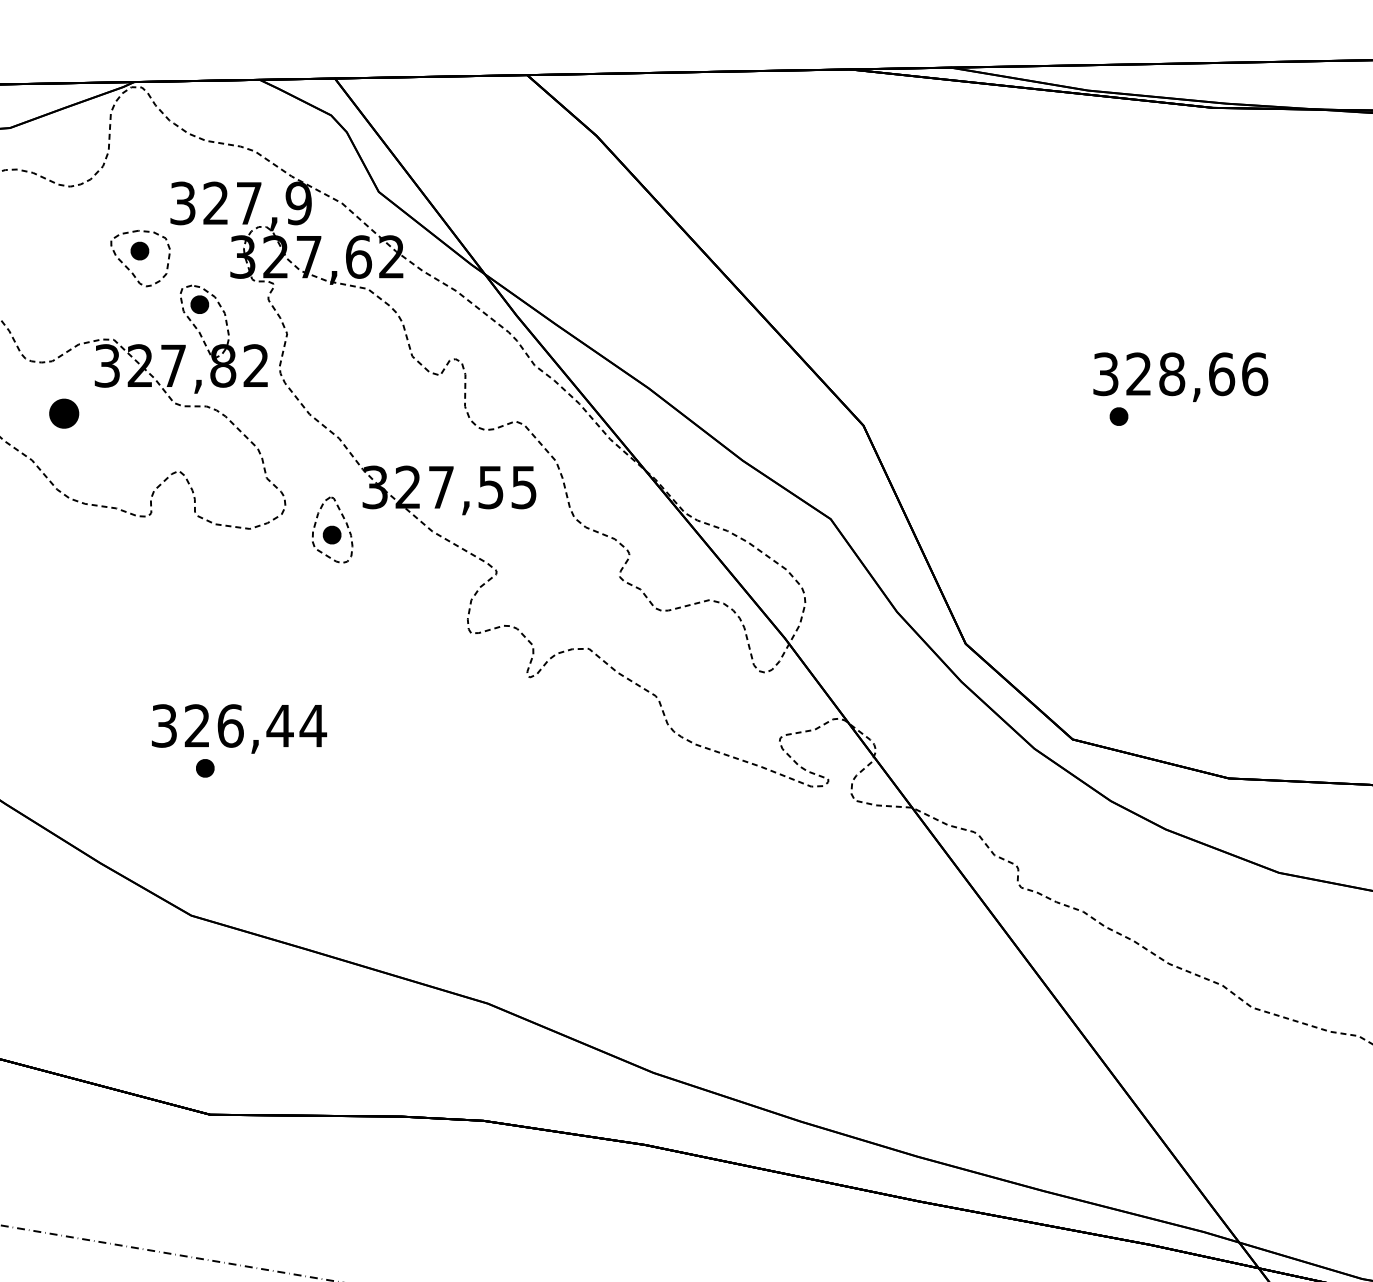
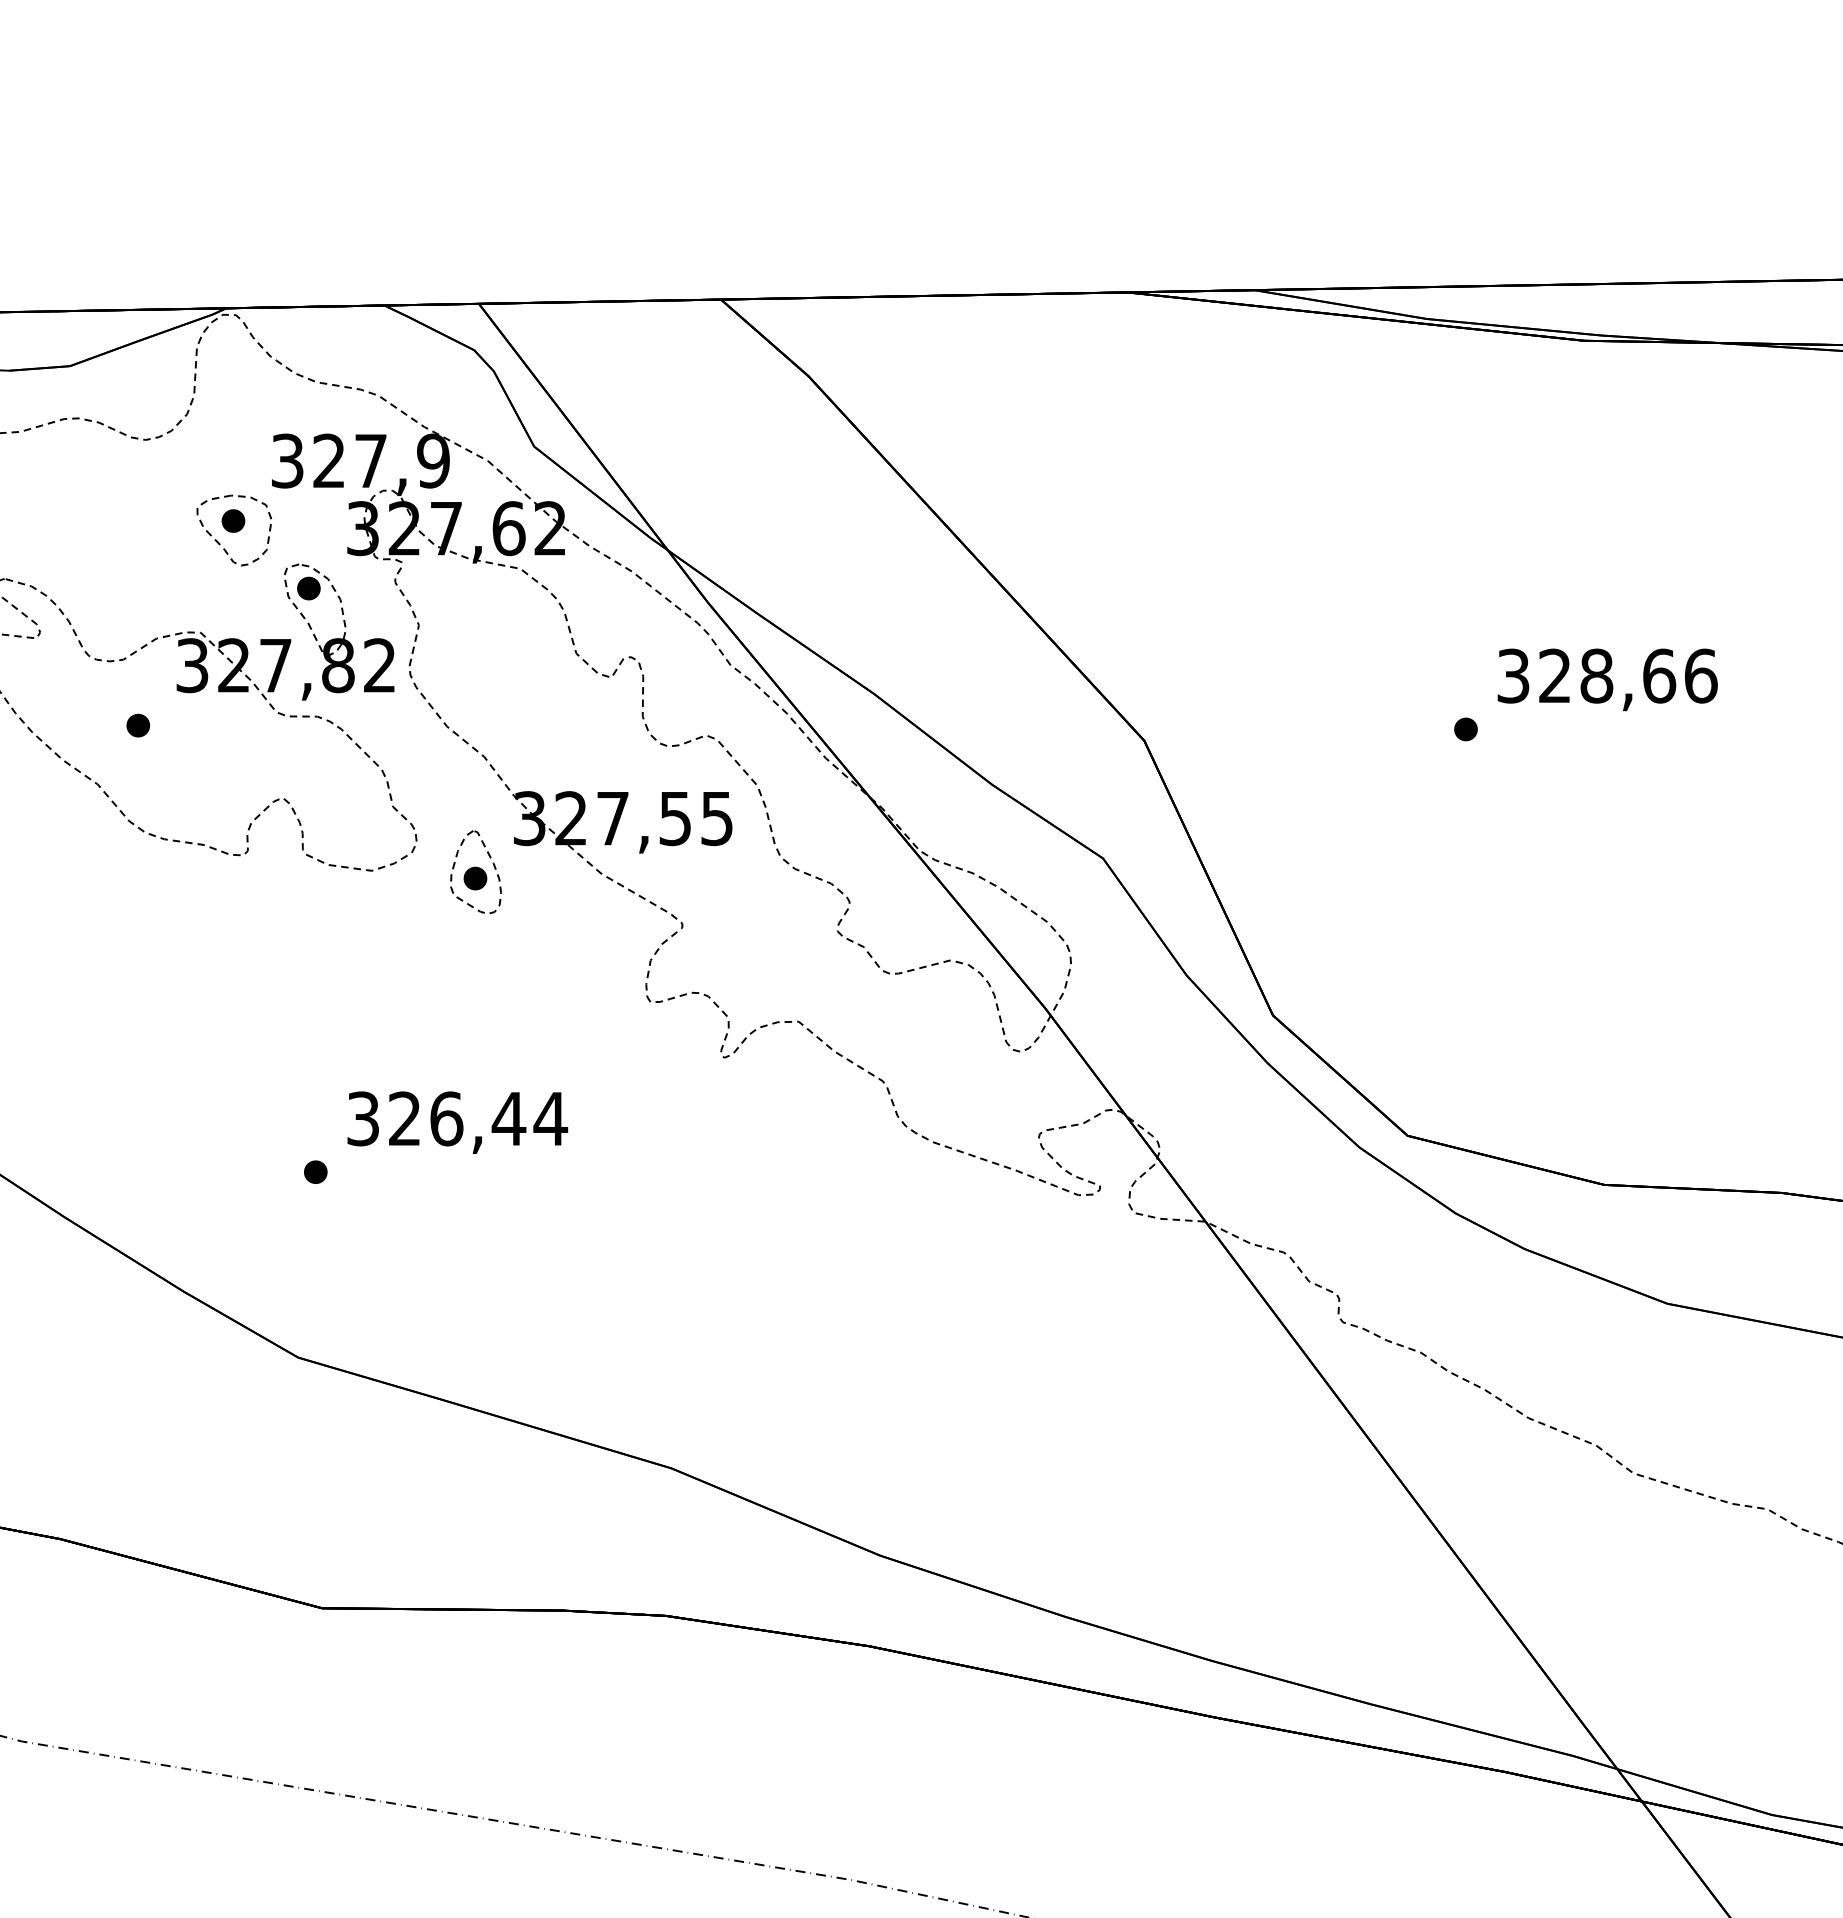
text: (1180, 376) -> (1607, 679), moved
part: (64, 413) -> (138, 725), size x0.62
text: (239, 728) -> (457, 1122), moved

